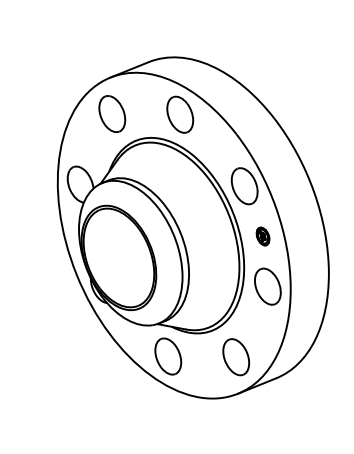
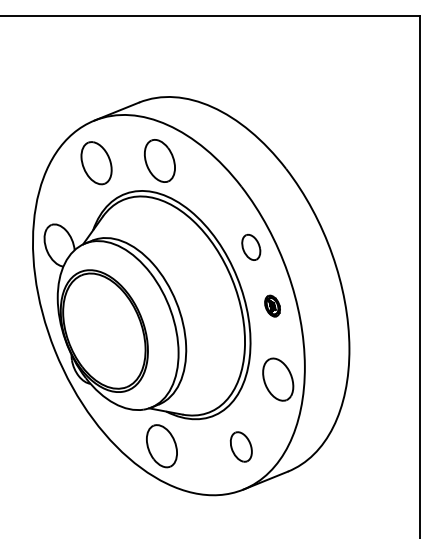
part: (179, 114) -> (159, 160), moved
part: (244, 186) -> (251, 247), size x0.6
part: (268, 286) -> (278, 379), moved
part: (236, 356) -> (241, 446), size x0.7

